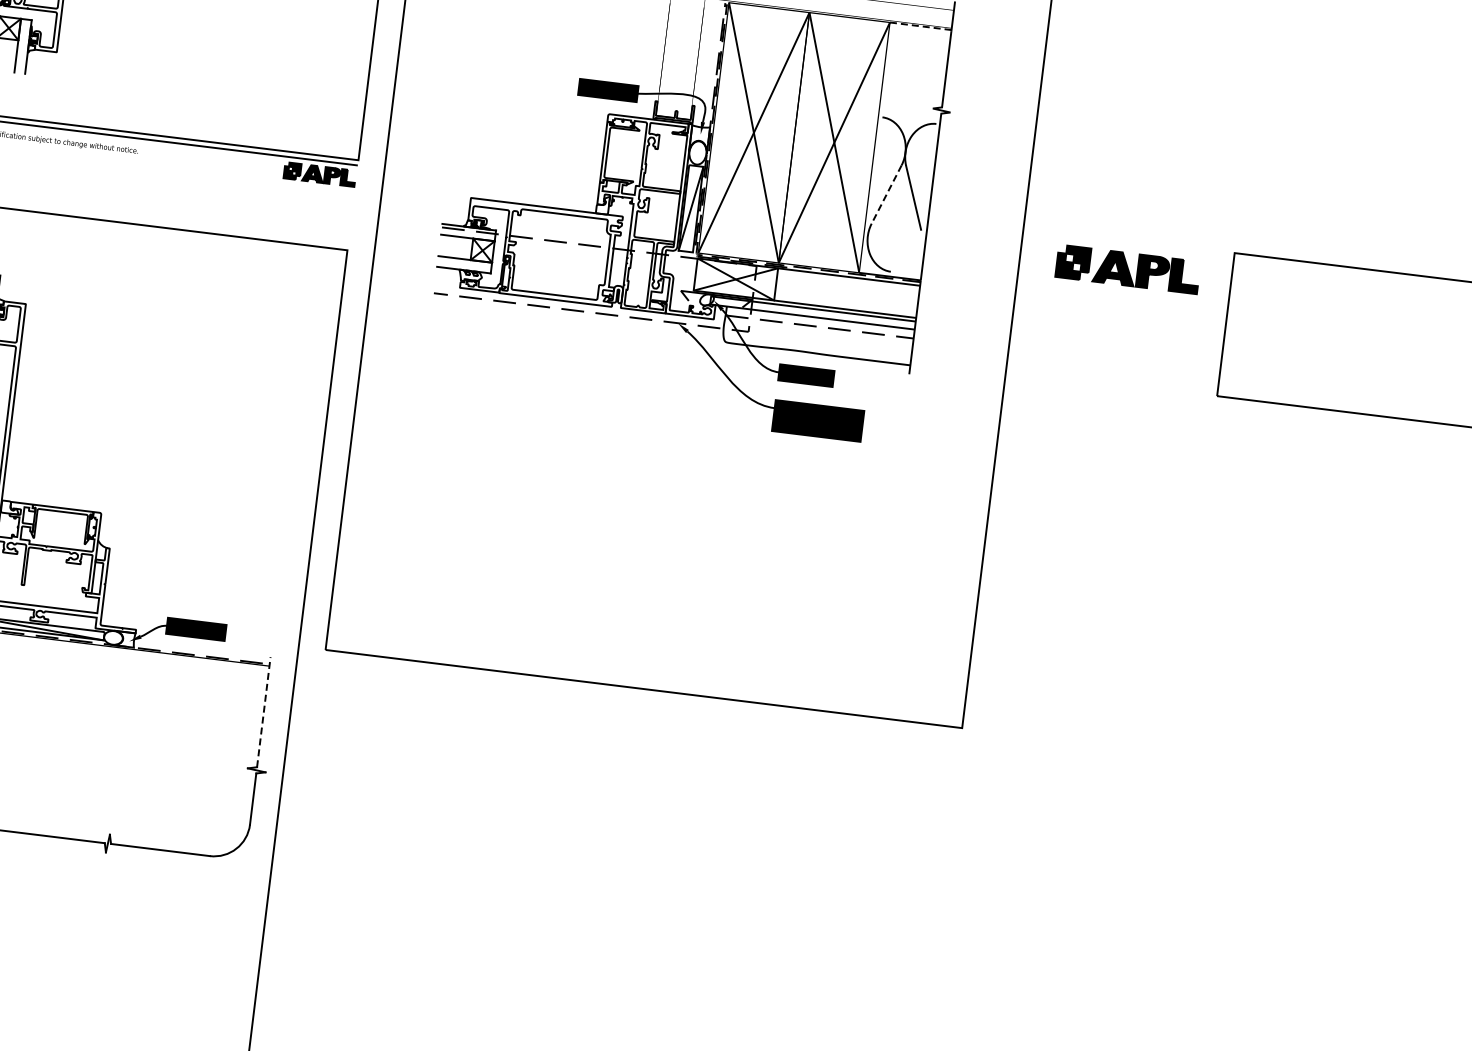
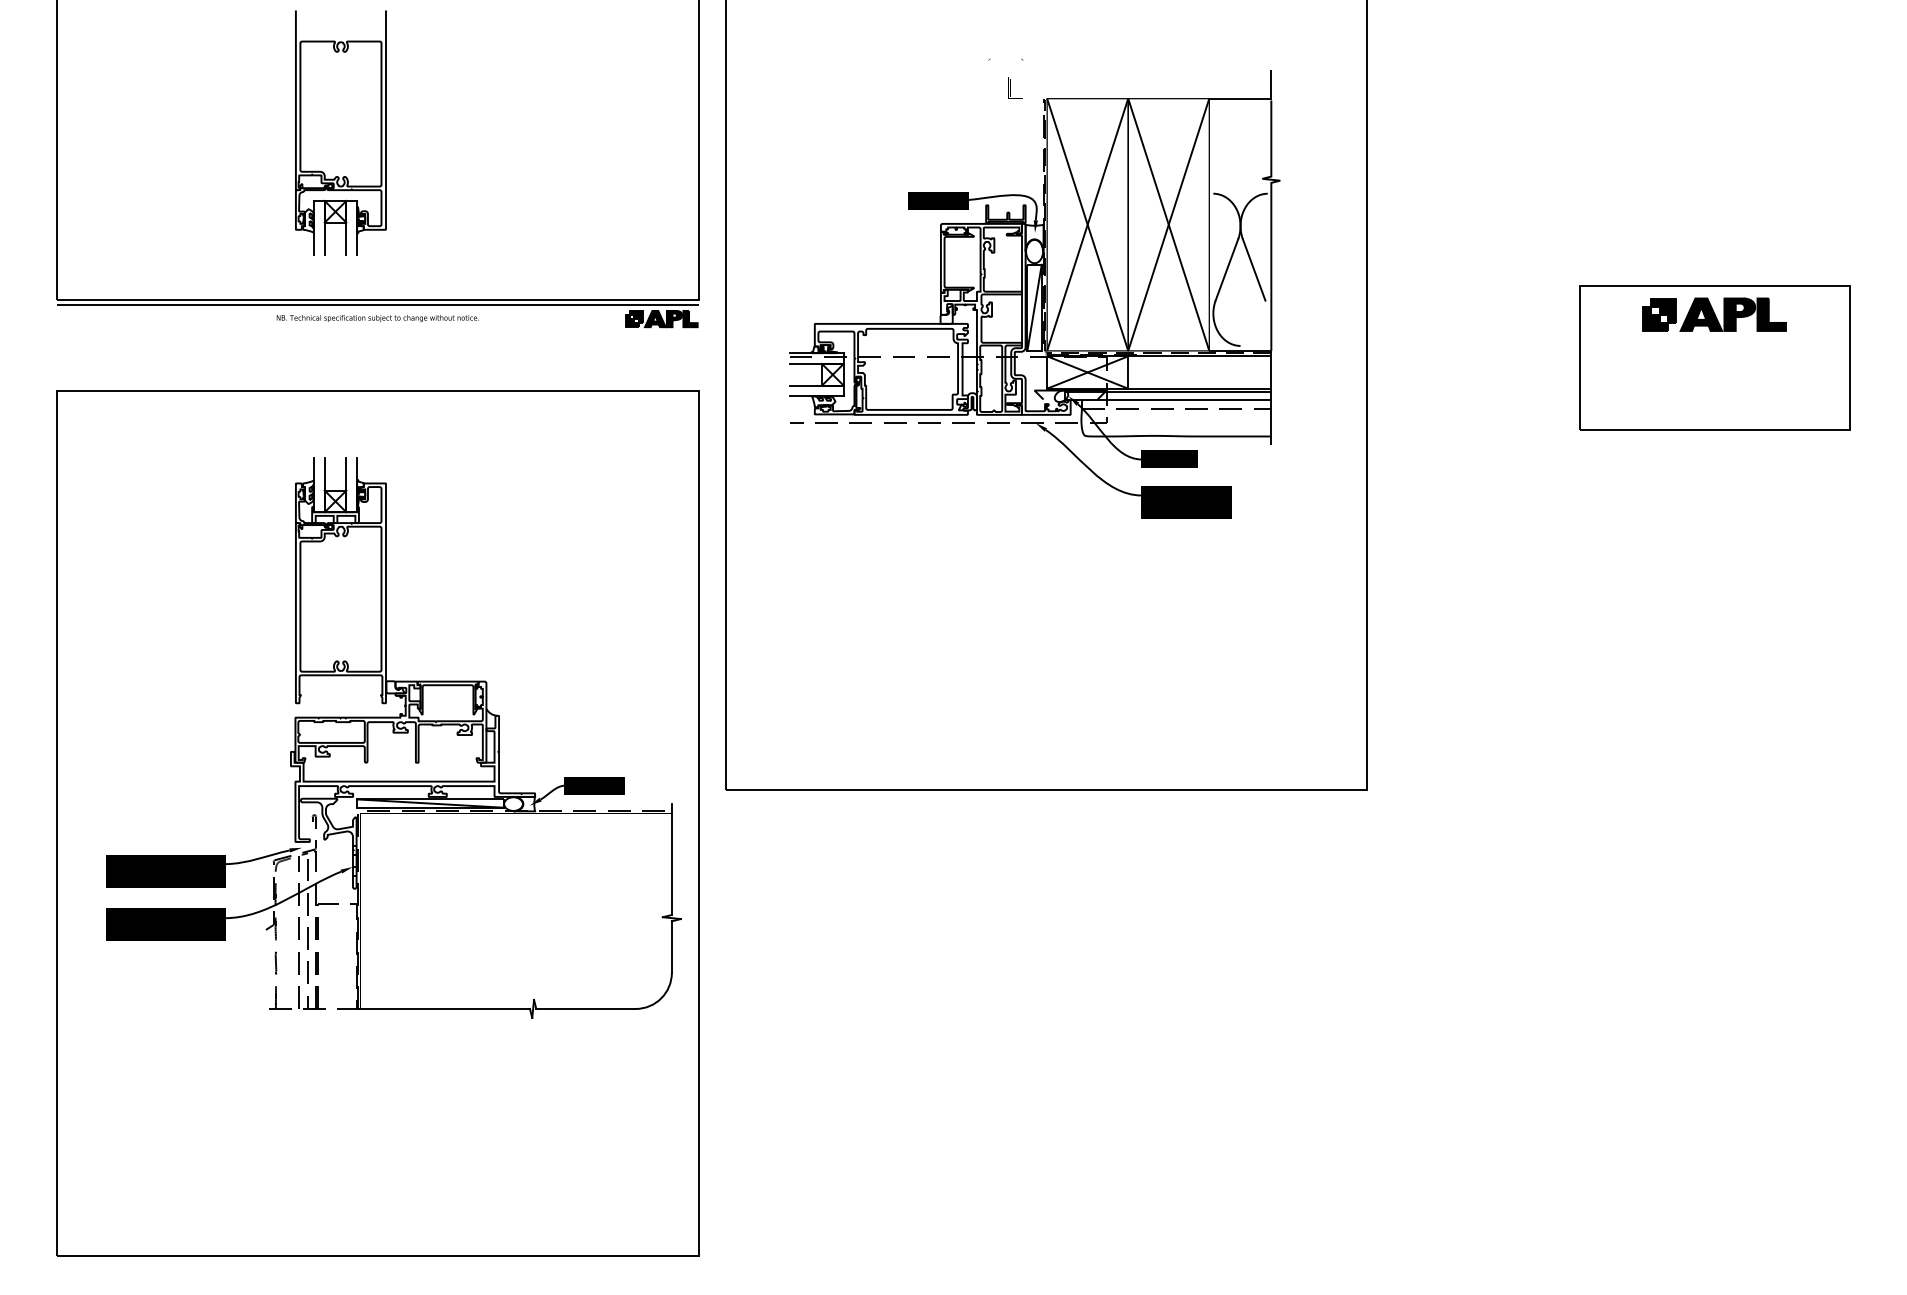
line: (920, 26) -> (1240, 98), dashed -> solid
line: (886, 194) -> (1226, 269), dashed -> solid
part: (1127, 269) -> (1714, 314), moved
line: (263, 712) -> (671, 859), dashed -> solid

